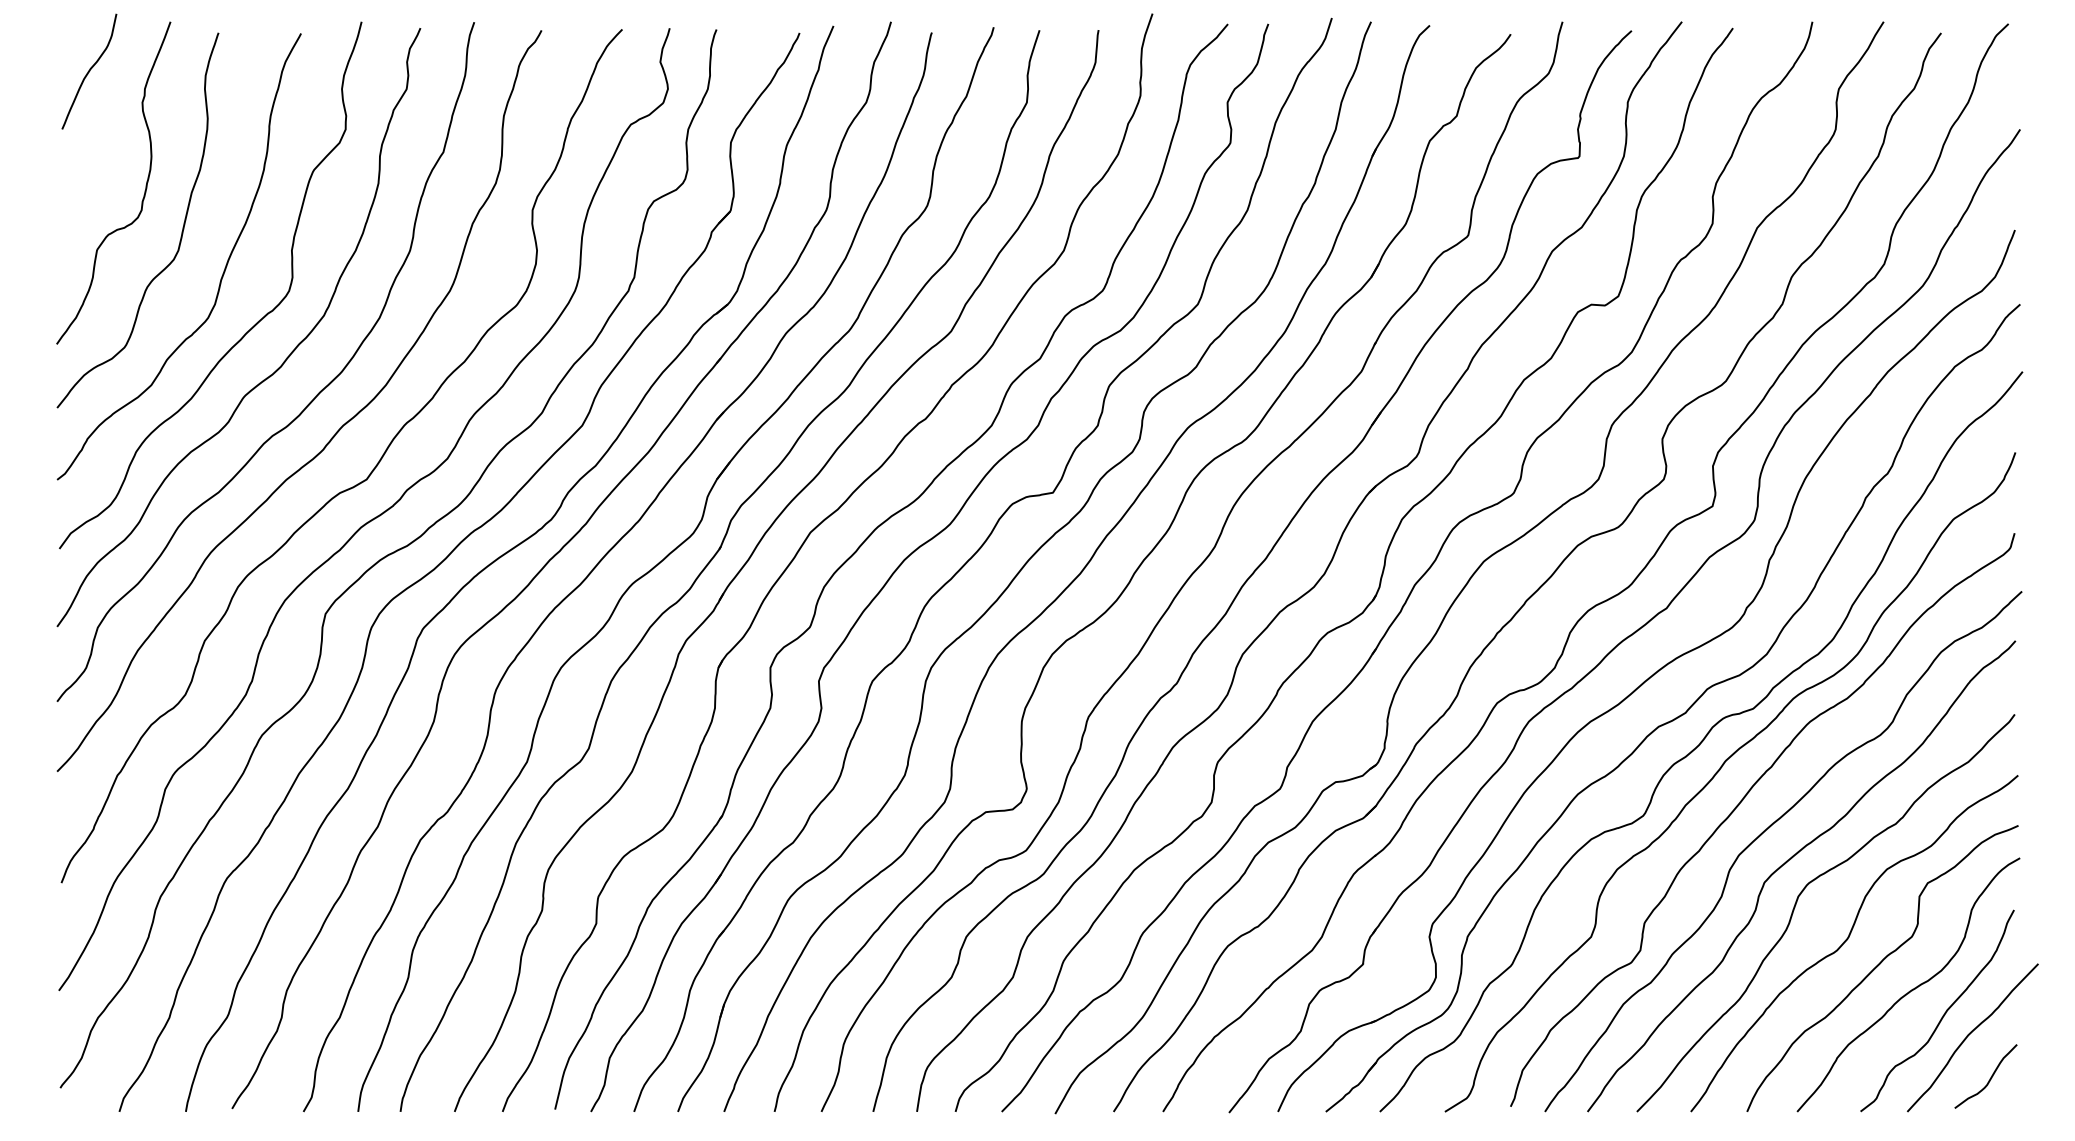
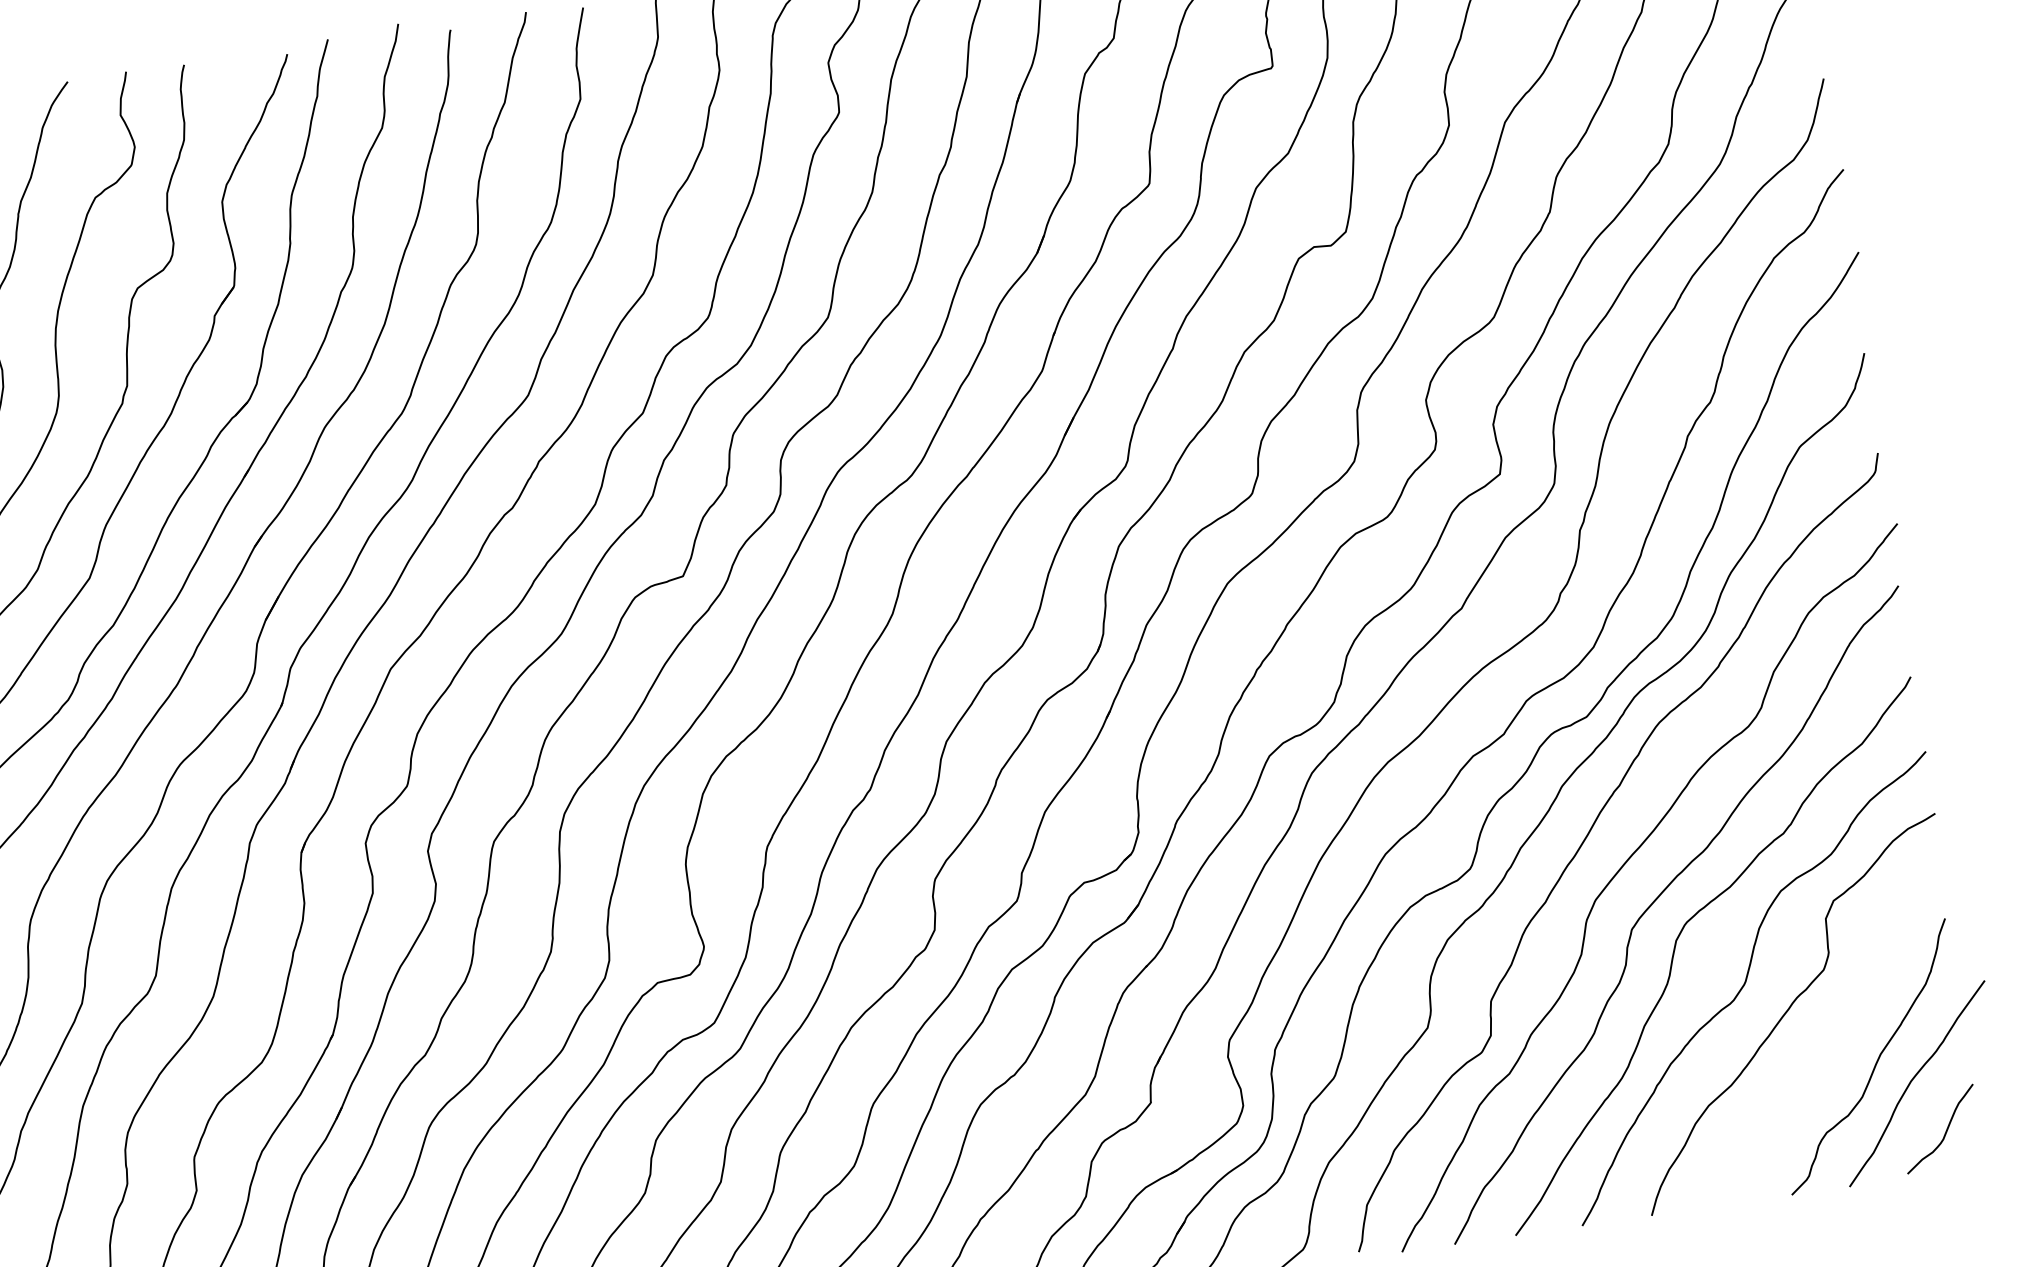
curve: (1912, 988) -> (1833, 1033), removed

